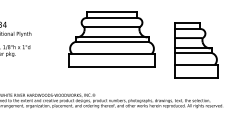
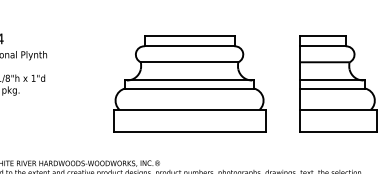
part: (111, 39) -> (188, 84), moved

